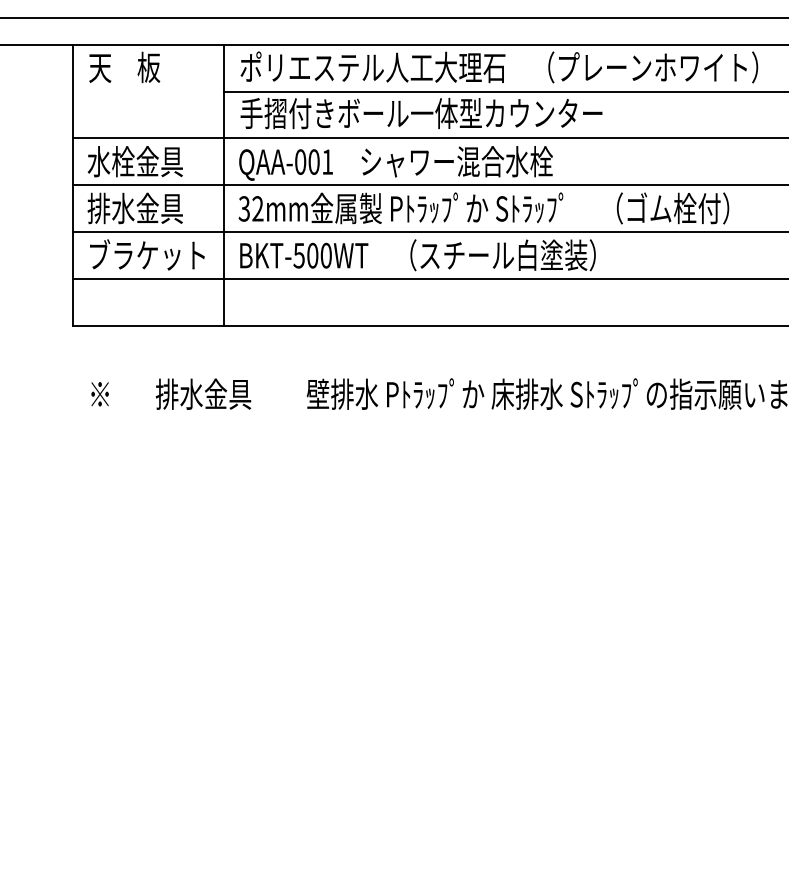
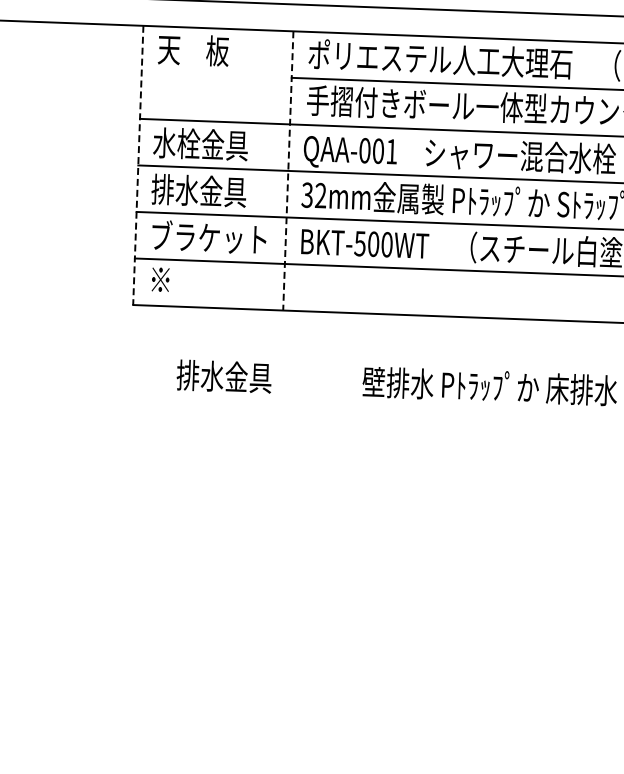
line: (73, 185) -> (138, 165), solid -> dashed
line: (224, 185) -> (288, 171), solid -> dashed
text: (203, 393) -> (224, 375), moved
text: (99, 394) -> (160, 280), moved

